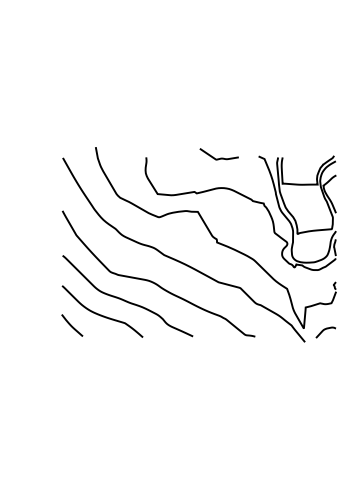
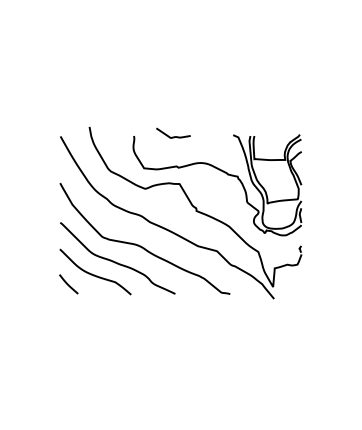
curve: (219, 157) -> (173, 136), moved
curve: (325, 330) -> (292, 288), removed

